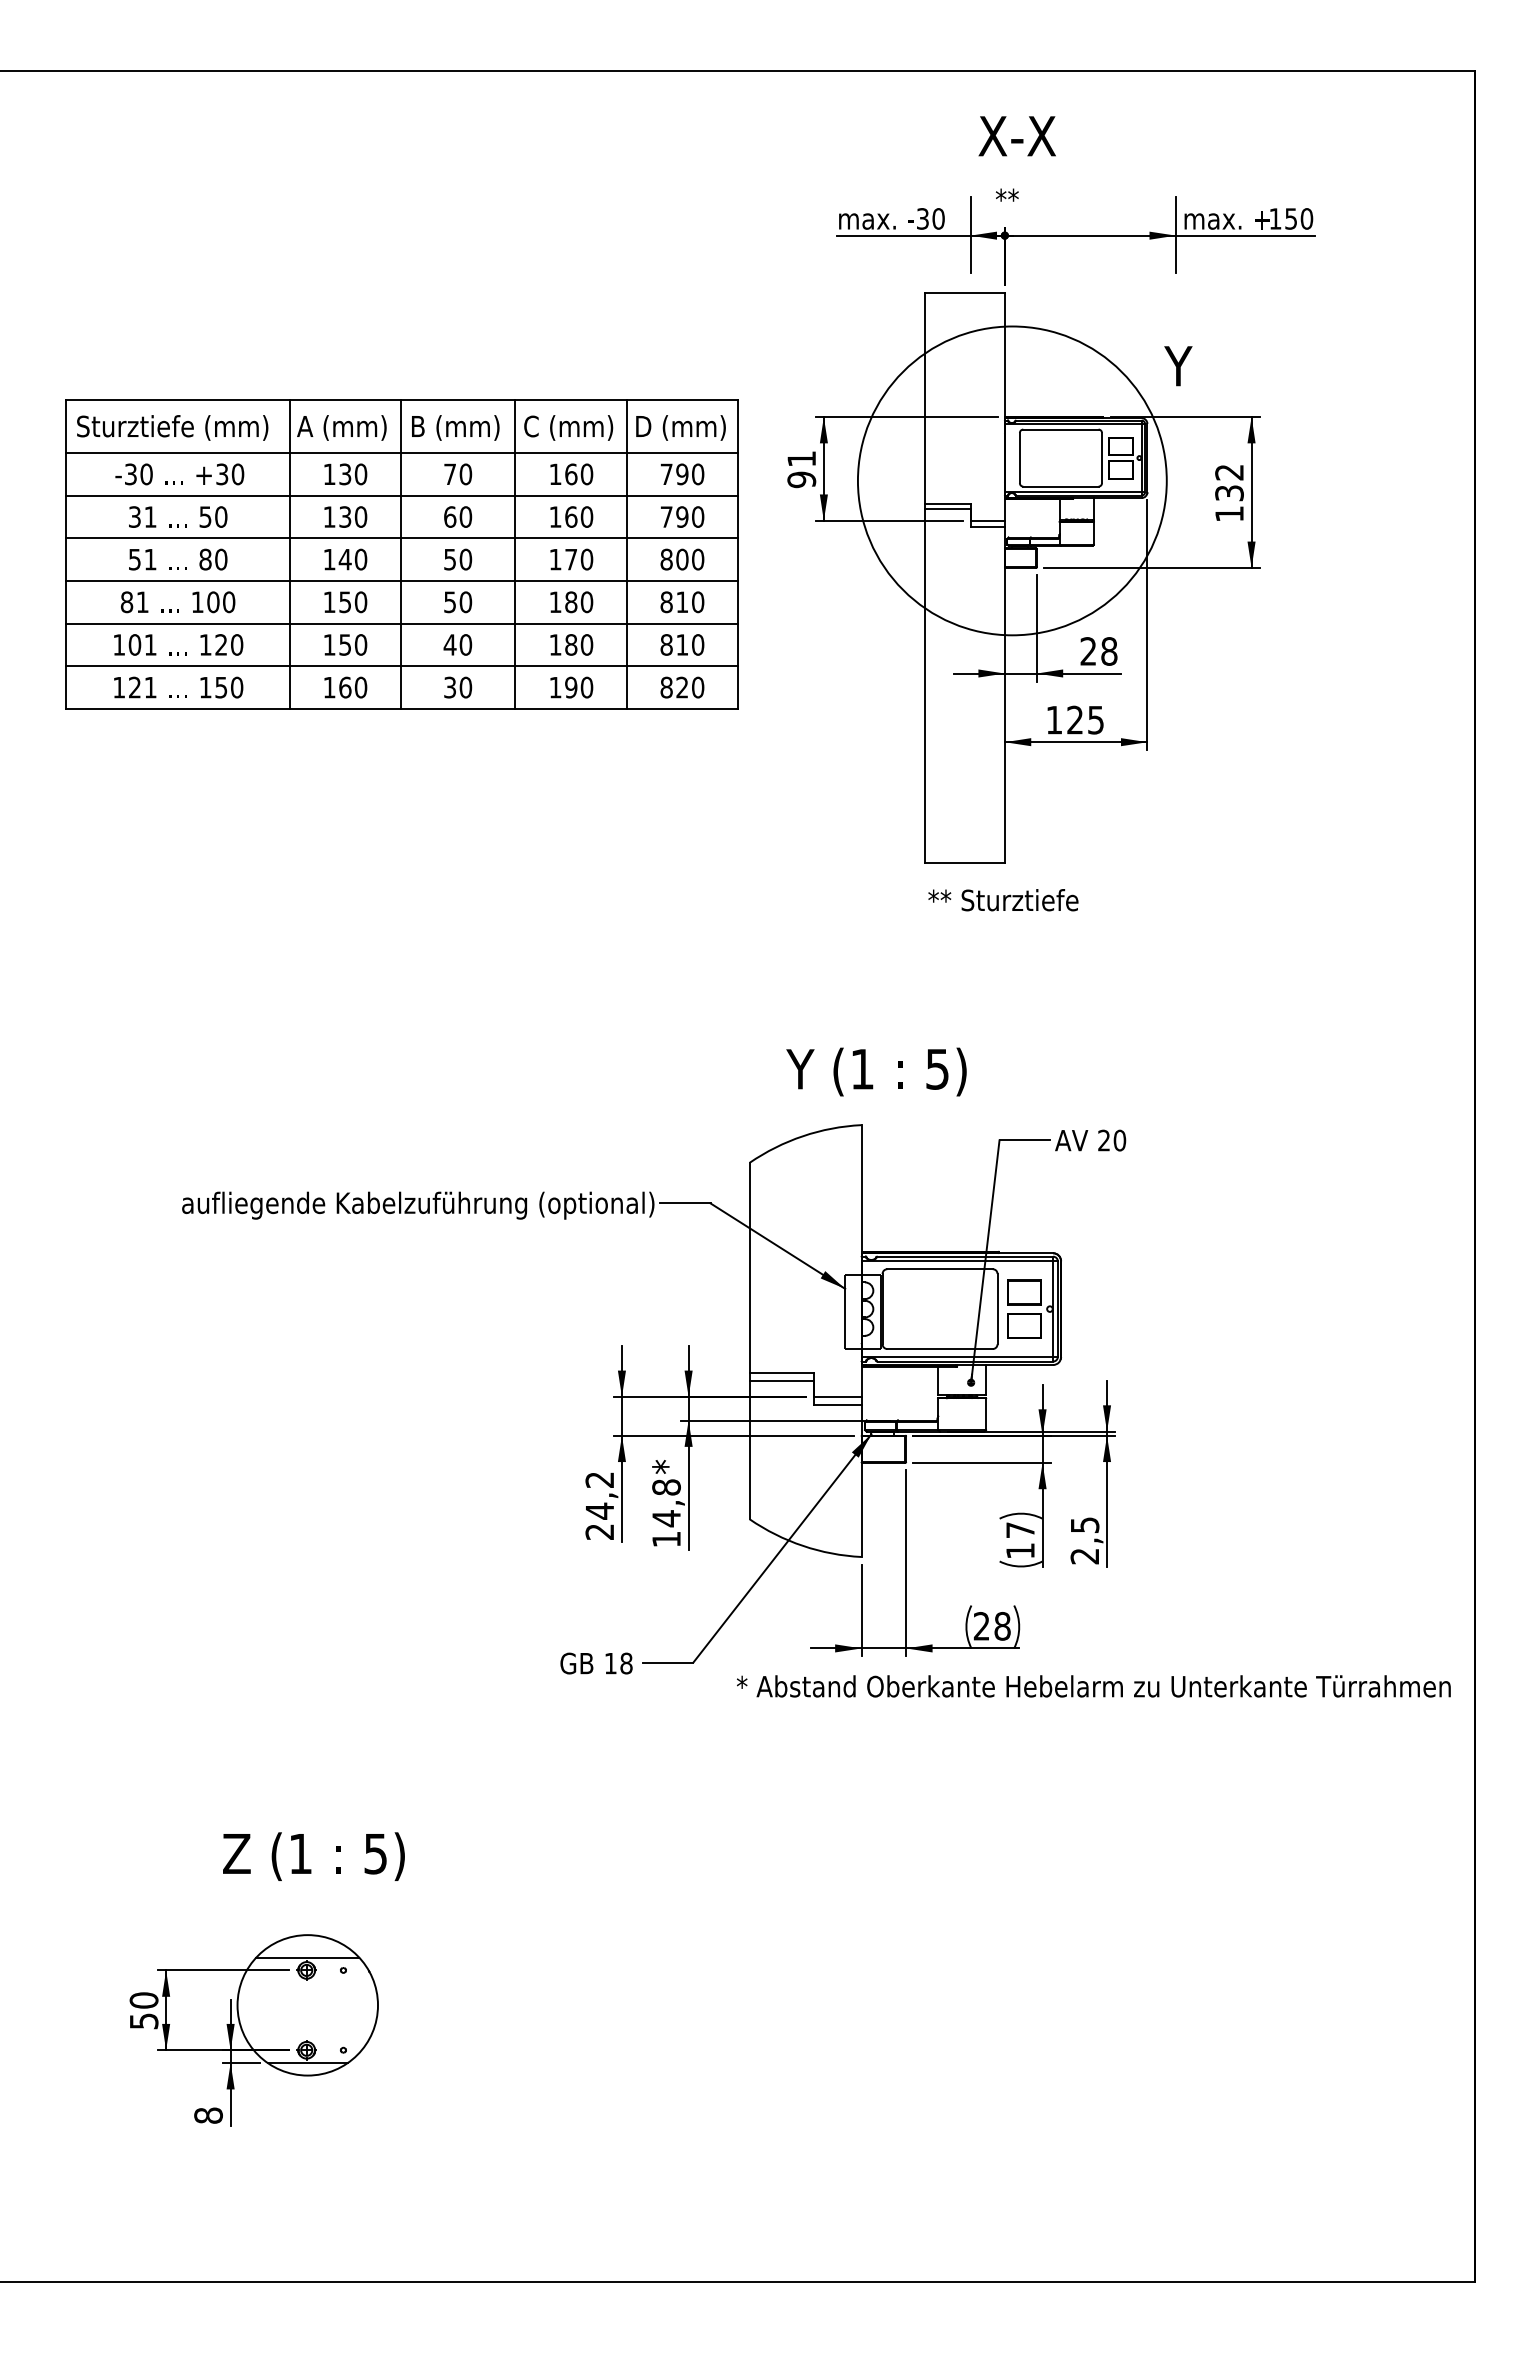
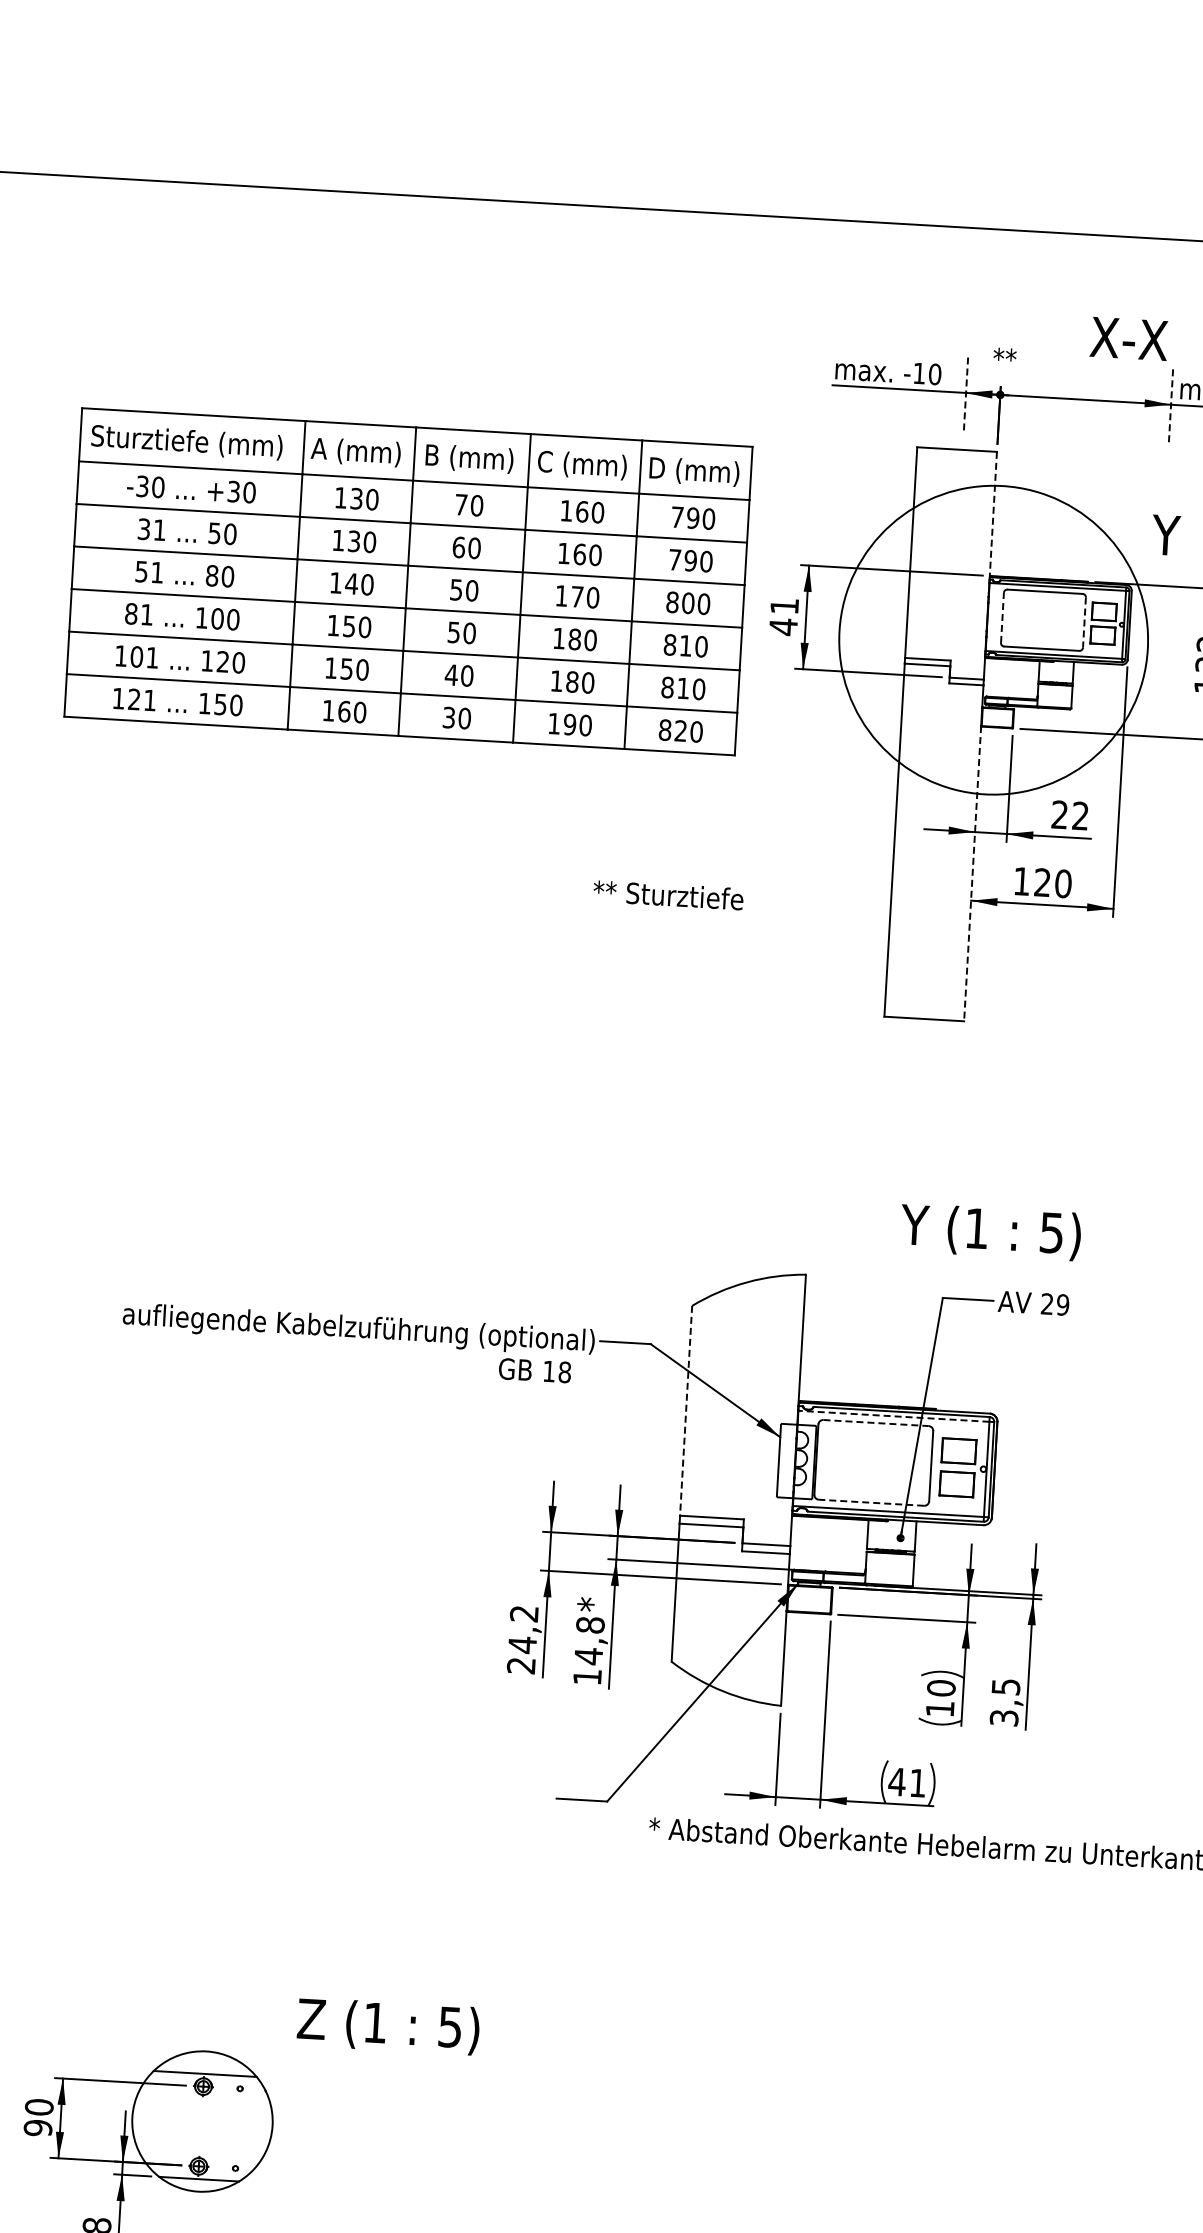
text: (1016, 136) -> (1128, 339), moved
text: (922, 218) -> (919, 373), 30 -> 10
line: (970, 234) -> (966, 391), solid -> dashed
line: (1175, 234) -> (1170, 403), solid -> dashed
line: (1004, 357) -> (992, 516), solid -> dashed
line: (1019, 457) -> (1002, 617), solid -> dashed
line: (1102, 458) -> (1084, 623), solid -> dashed
text: (801, 479) -> (783, 626), 91 -> 41
part: (401, 554) -> (408, 582), moved
text: (1109, 651) -> (1080, 816), 28 -> 22
line: (1004, 715) -> (972, 873), solid -> dashed
text: (1095, 719) -> (1062, 883), 125 -> 120
text: (1003, 900) -> (668, 895), moved
text: (876, 1071) -> (990, 1231), moved
text: (1119, 1140) -> (1062, 1304), 20 -> 29
line: (957, 1261) -> (893, 1416), solid -> dashed
line: (749, 1268) -> (685, 1411), solid -> dashed
line: (940, 1269) -> (876, 1423), solid -> dashed
line: (940, 1349) -> (871, 1503), solid -> dashed
text: (1020, 1530) -> (941, 1688), 17 -> 10
text: (1084, 1556) -> (1003, 1718), 2,5 -> 3,5
text: (991, 1626) -> (906, 1782), 28 -> 41
text: (596, 1663) -> (534, 1370), moved
text: (313, 1856) -> (388, 2026), moved
text: (143, 2021) -> (37, 2128), 50 -> 90

